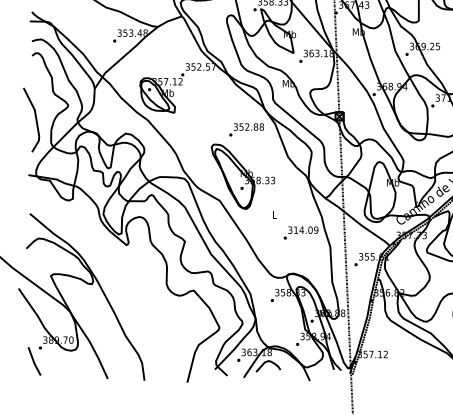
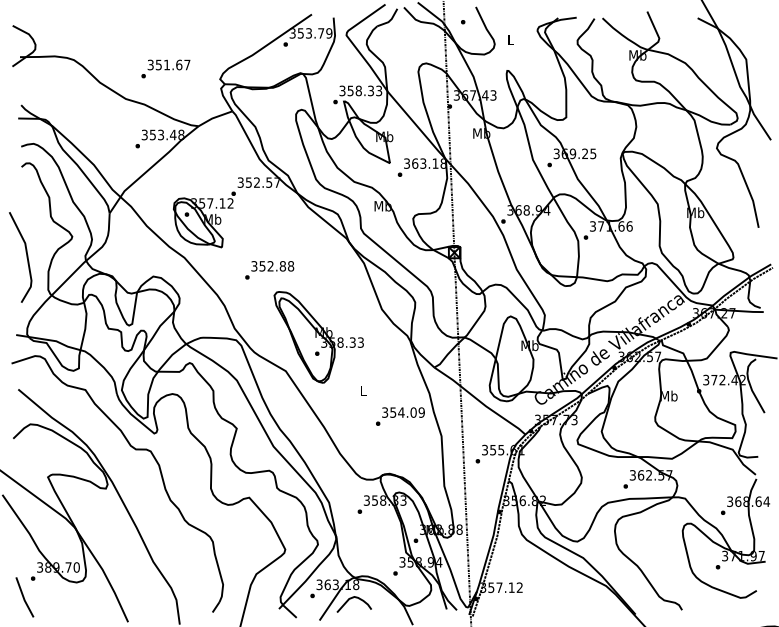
text: (246, 130) -> (269, 270), moved
text: (296, 230) -> (393, 412), 314.09 -> 354.09
part: (113, 257) -> (135, 450), added

